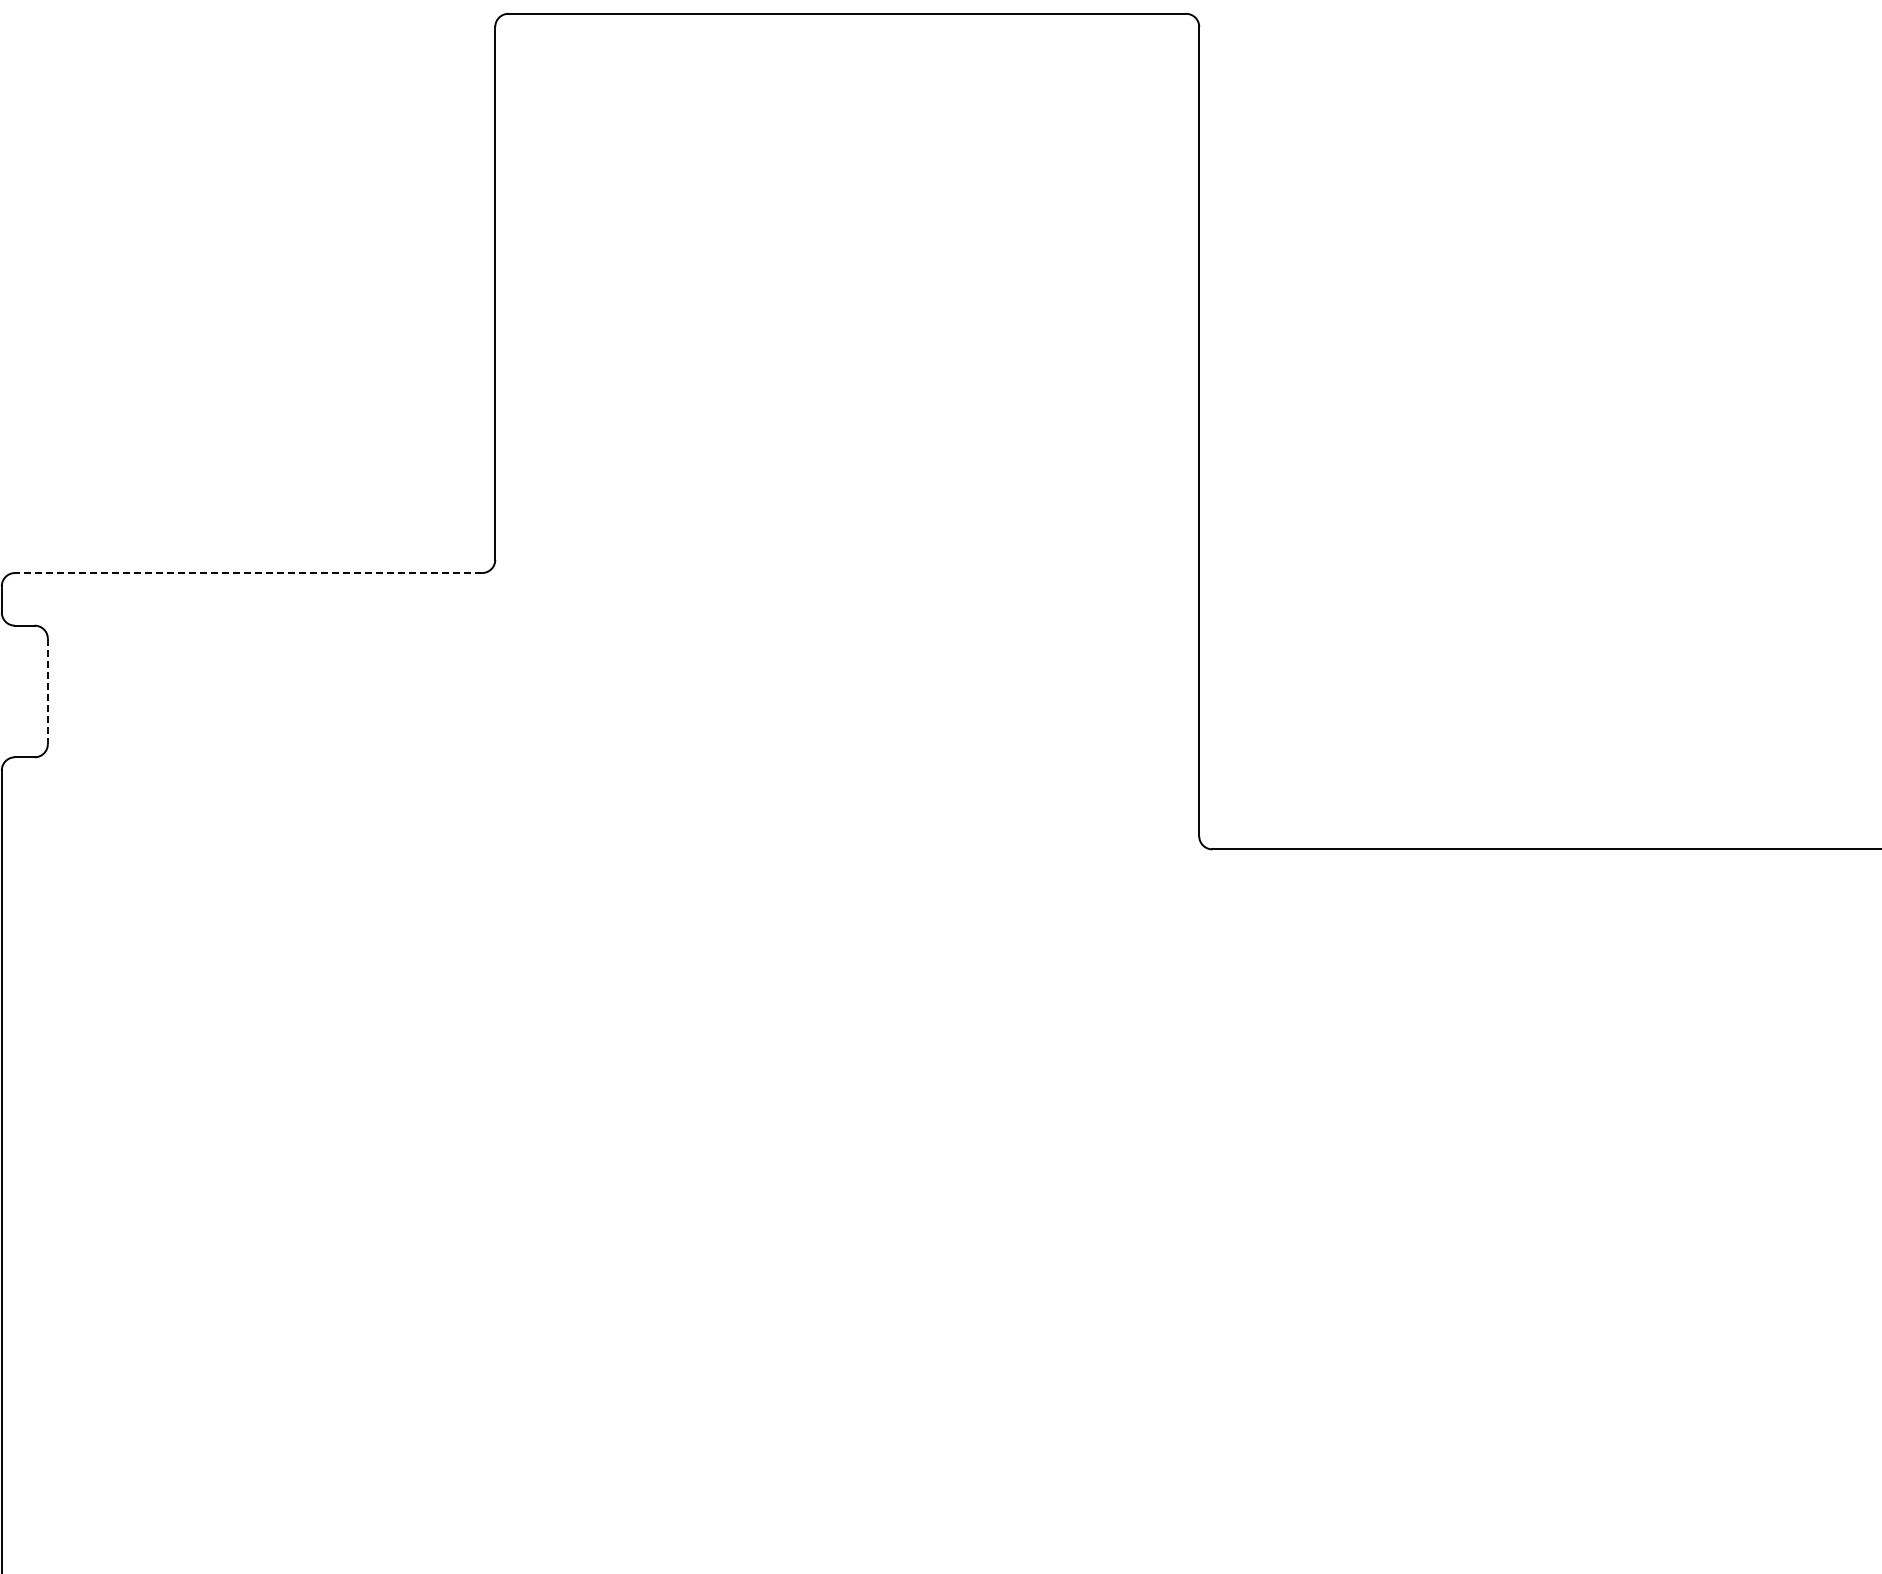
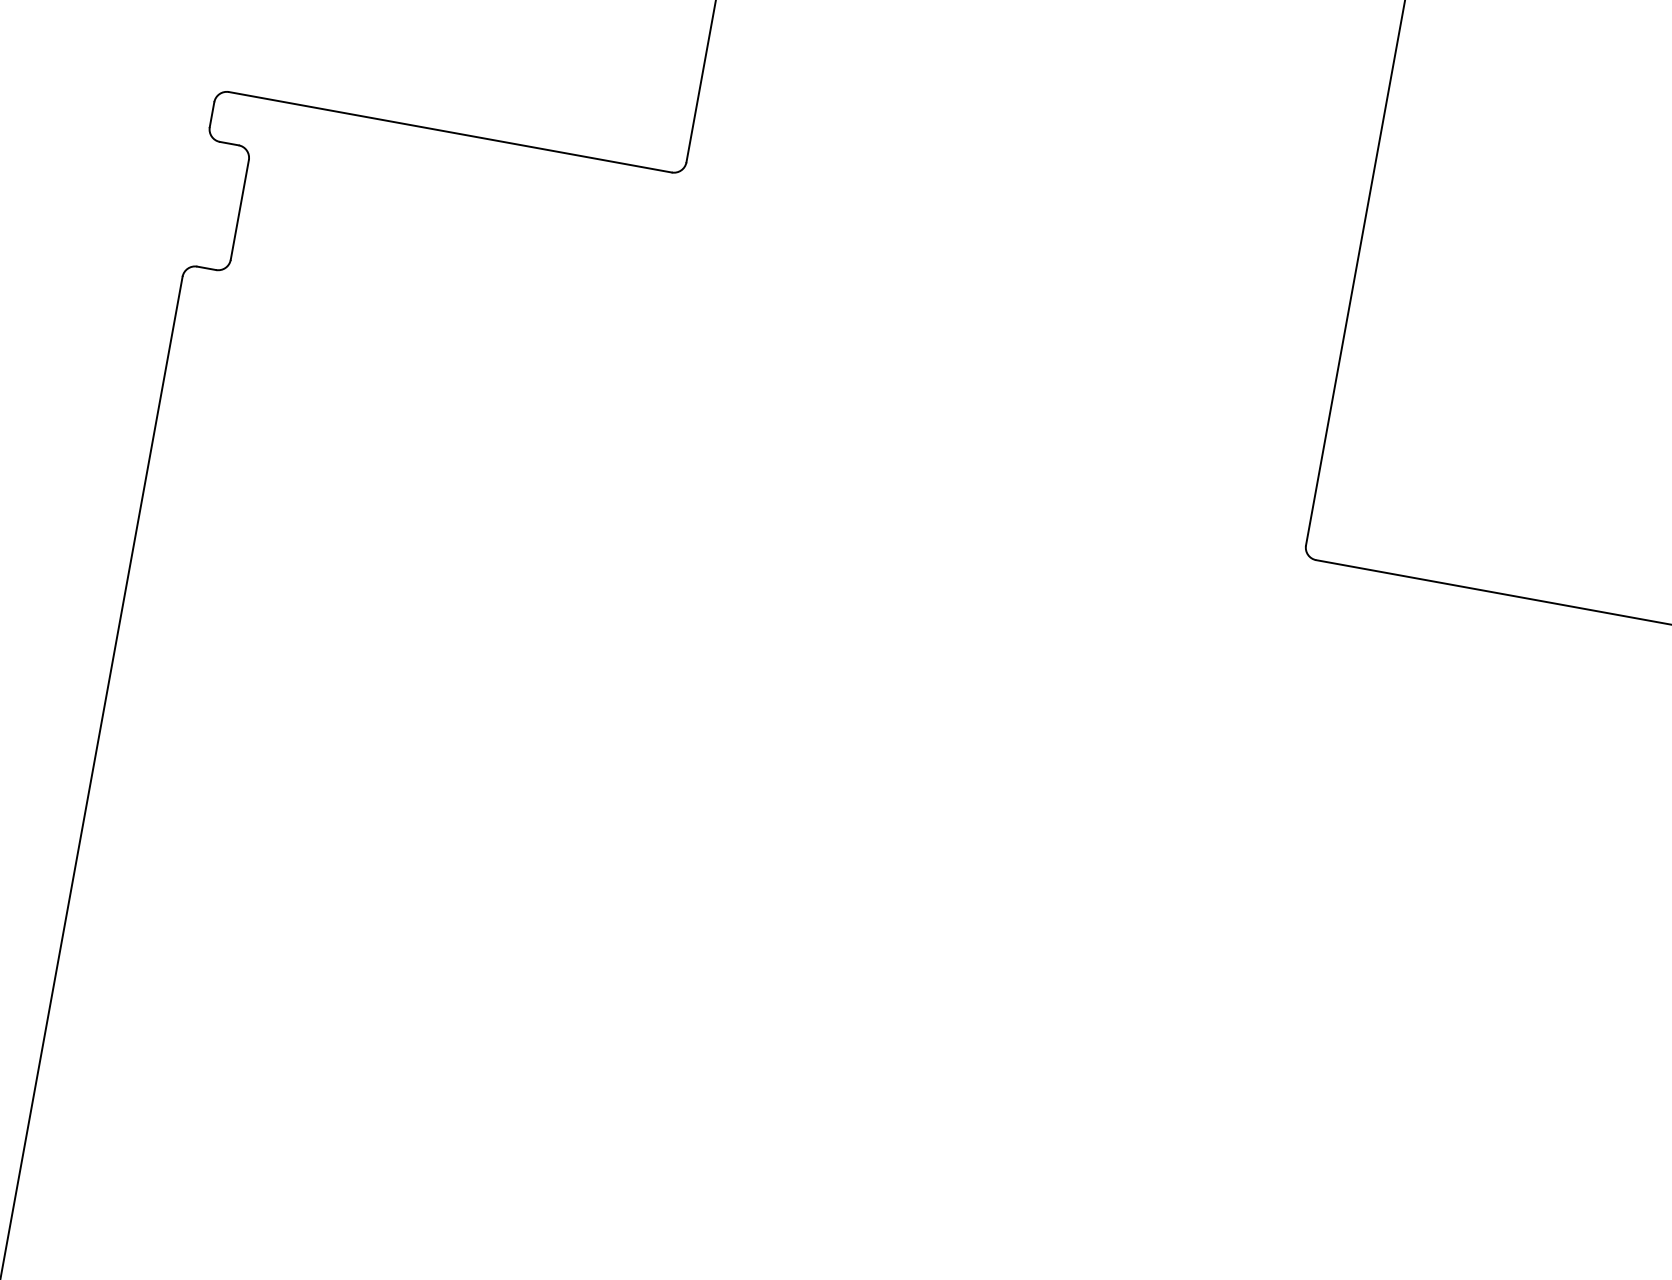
line: (248, 573) -> (450, 132), dashed -> solid
line: (47, 691) -> (239, 209), dashed -> solid

